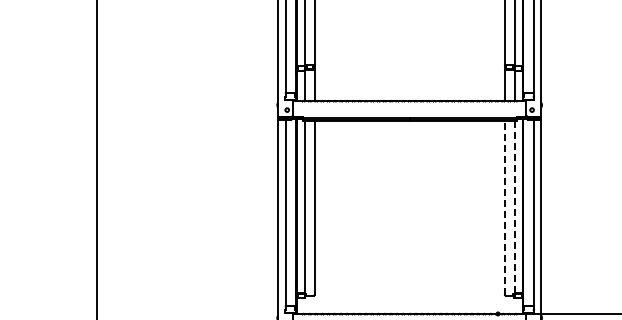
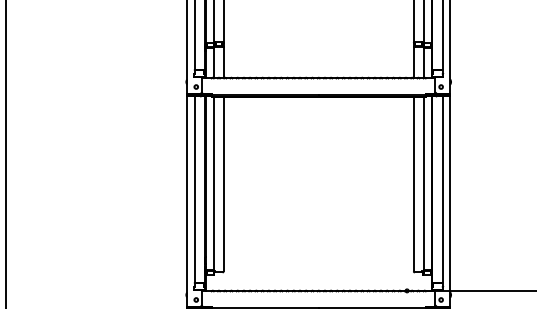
line: (504, 207) -> (413, 184), dashed -> solid
line: (514, 207) -> (423, 184), dashed -> solid

